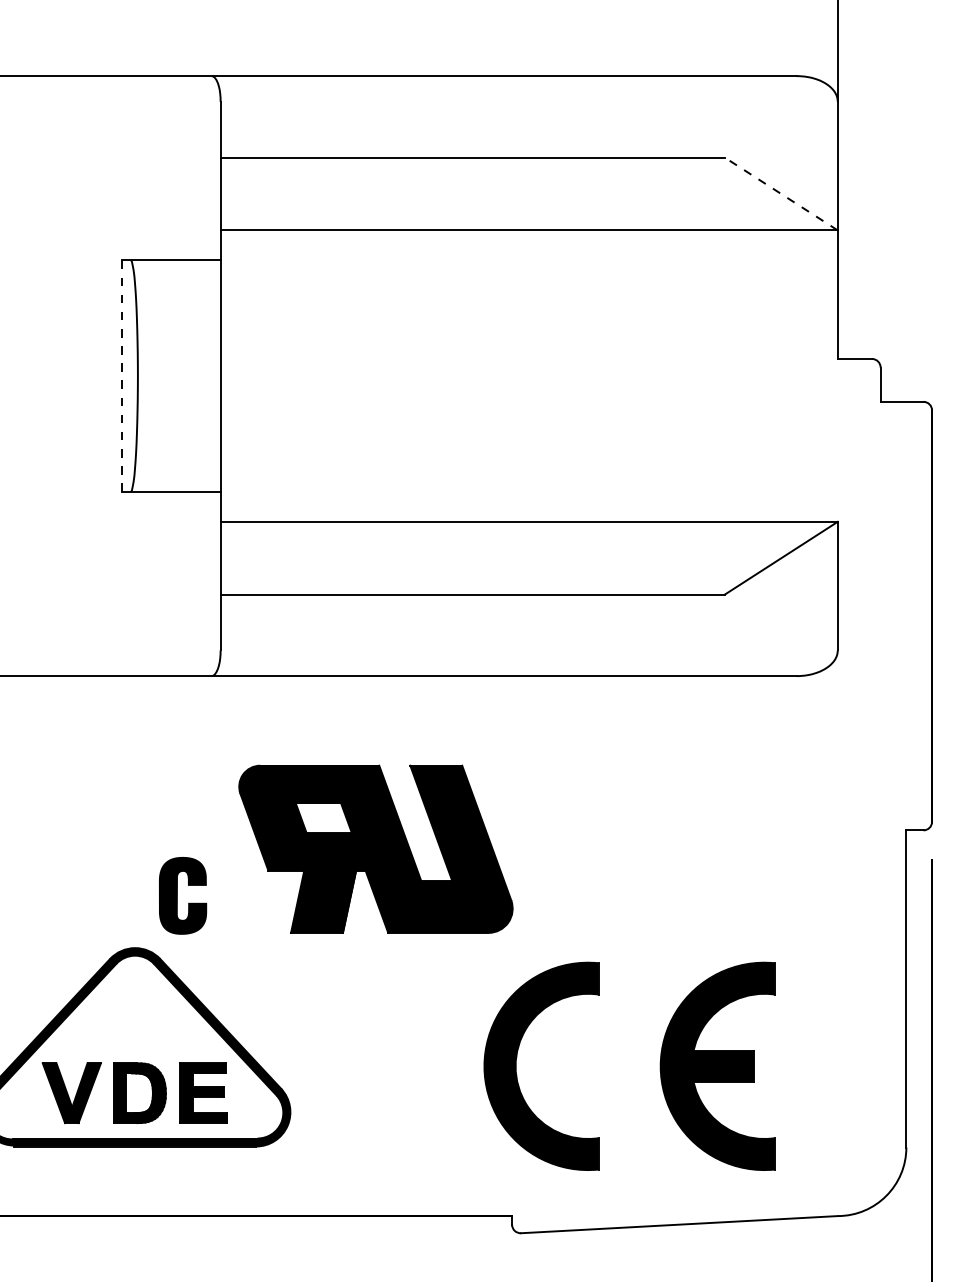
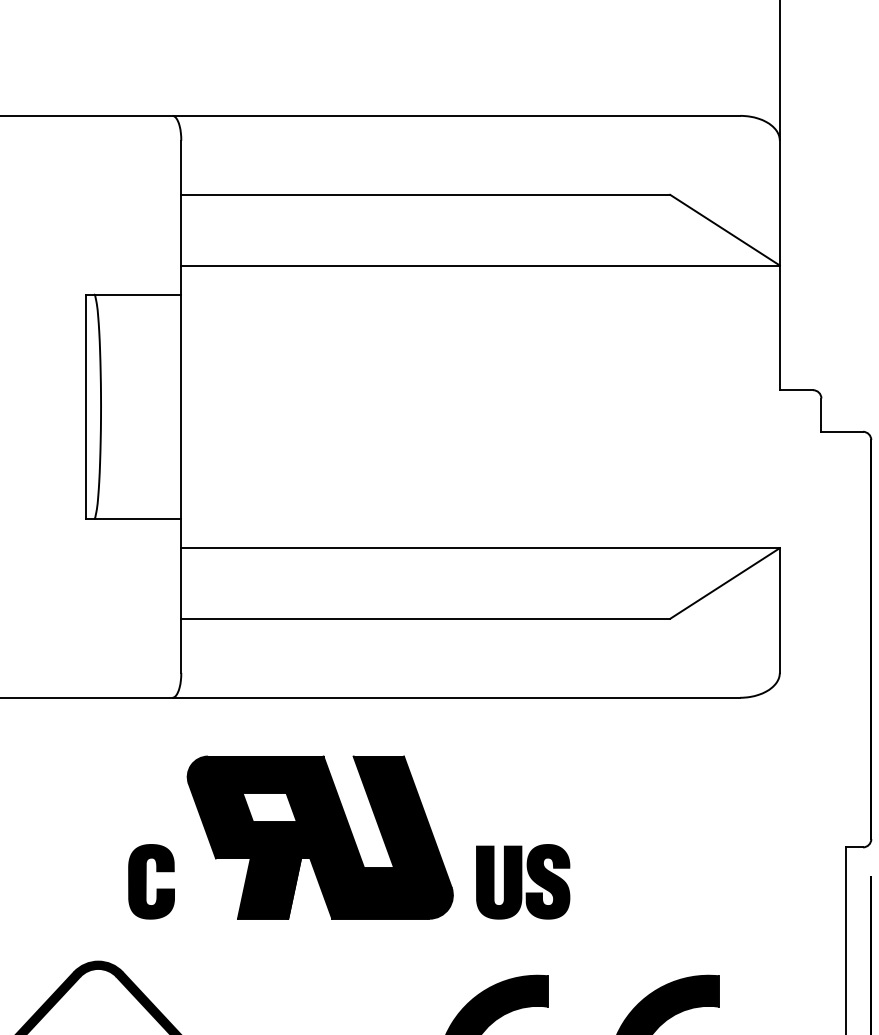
line: (780, 193) -> (724, 229), dashed -> solid
line: (122, 376) -> (86, 407), dashed -> solid
part: (375, 848) -> (319, 836), moved
part: (572, 865) -> (522, 881), added
part: (183, 895) -> (152, 881), moved

